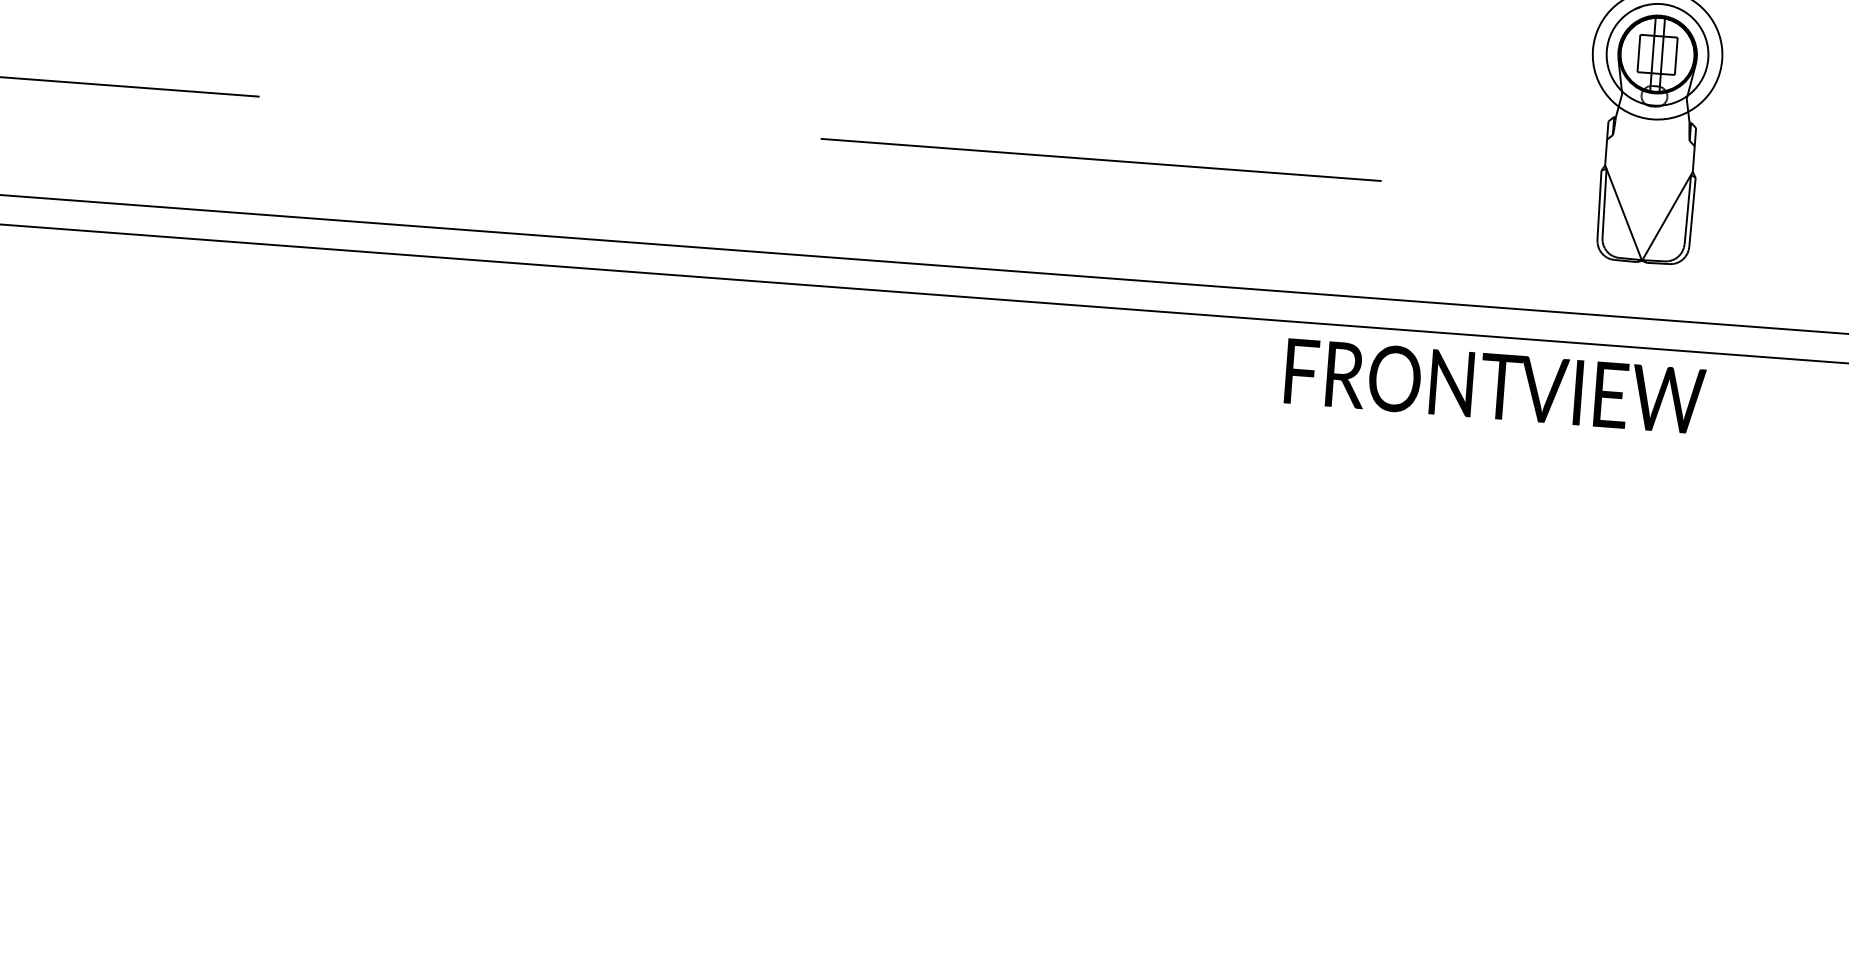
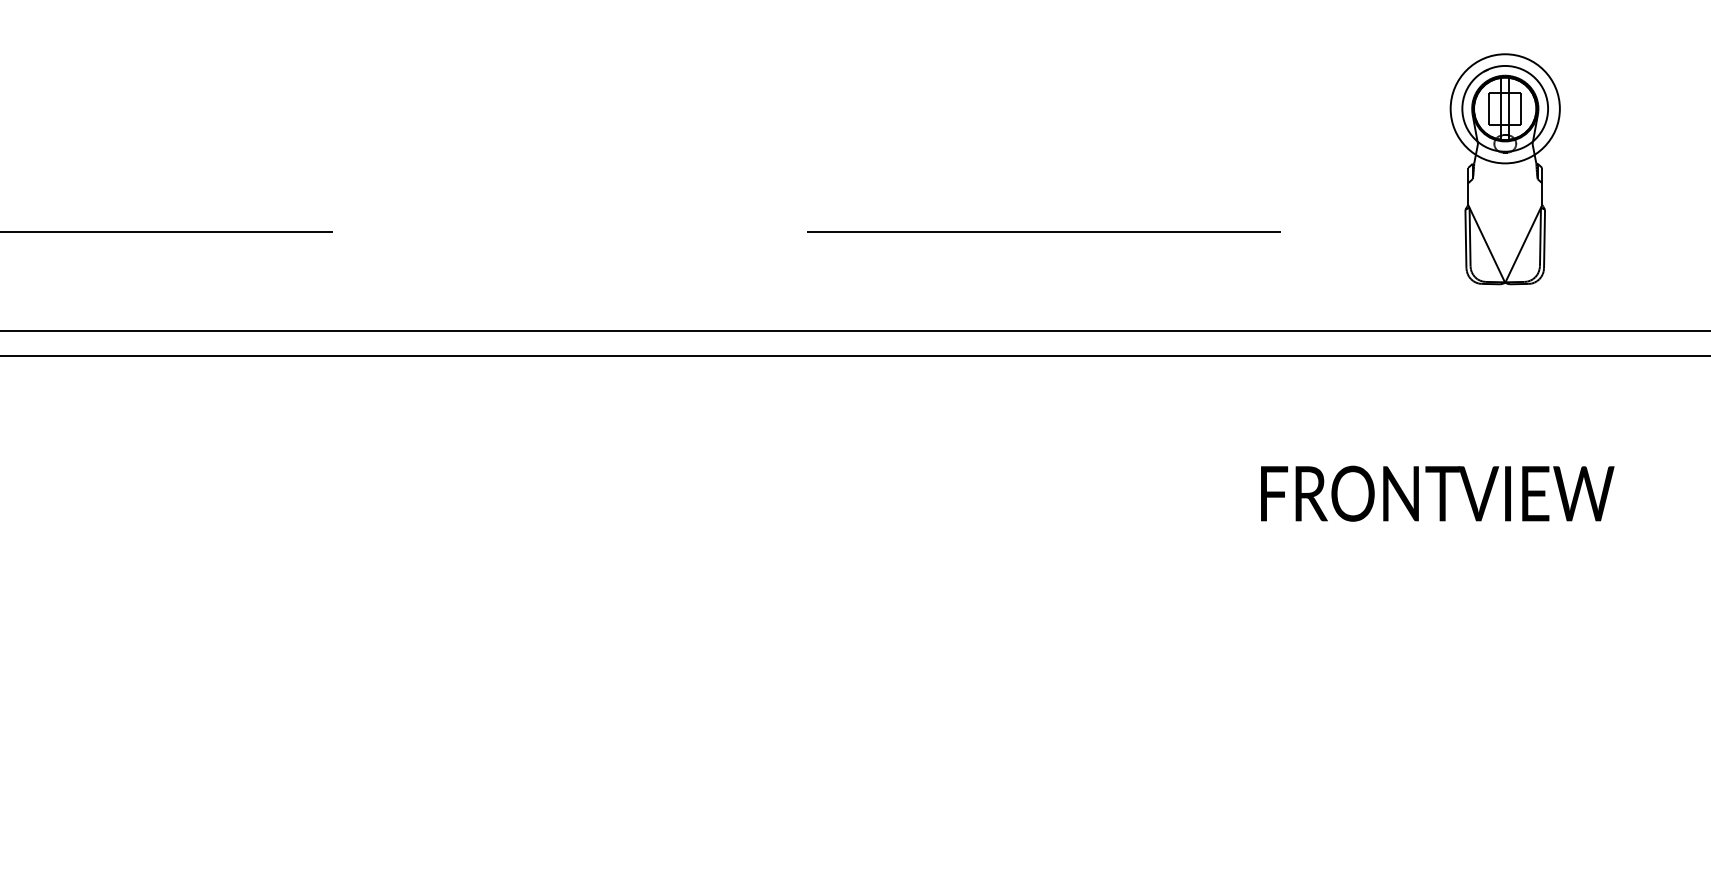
text: (1494, 386) -> (1437, 493), moved

